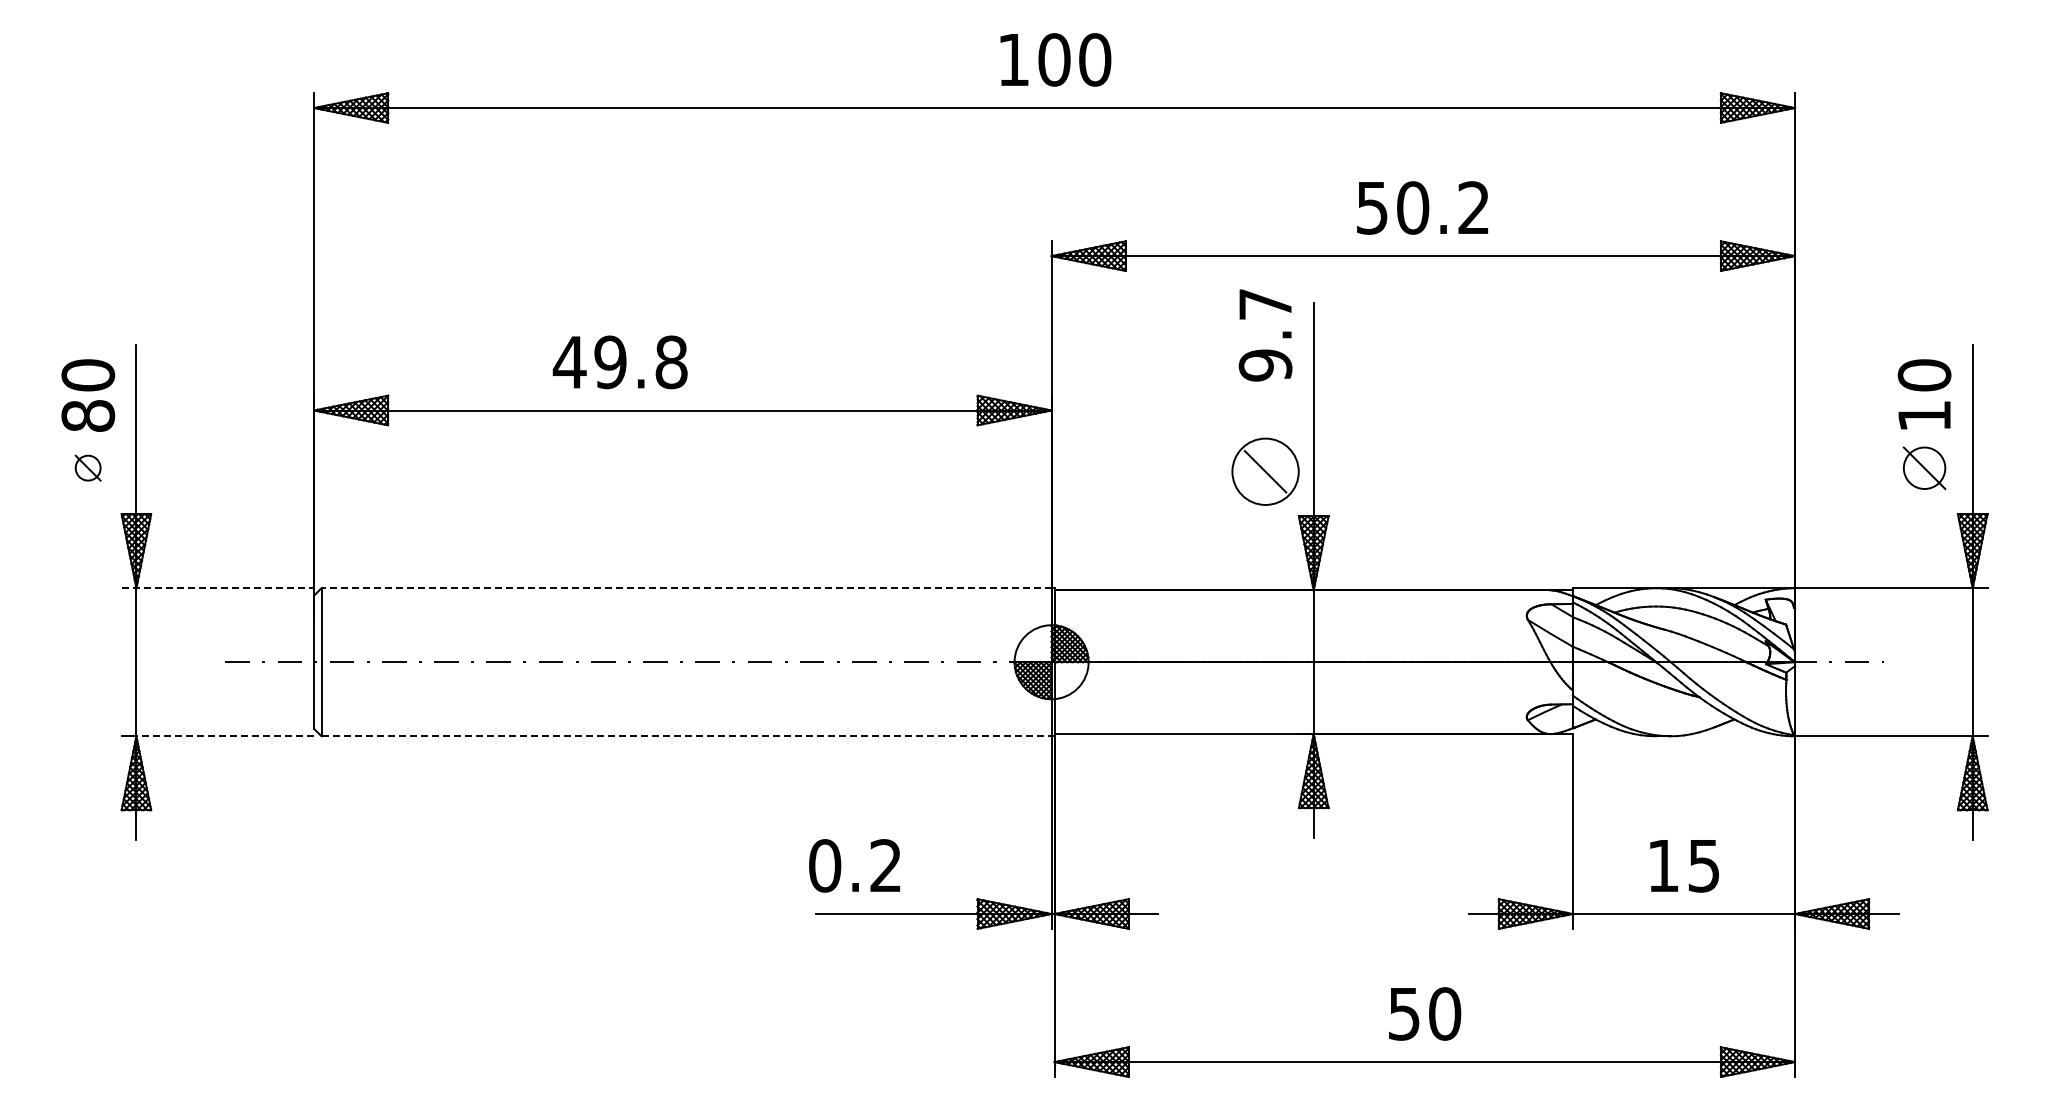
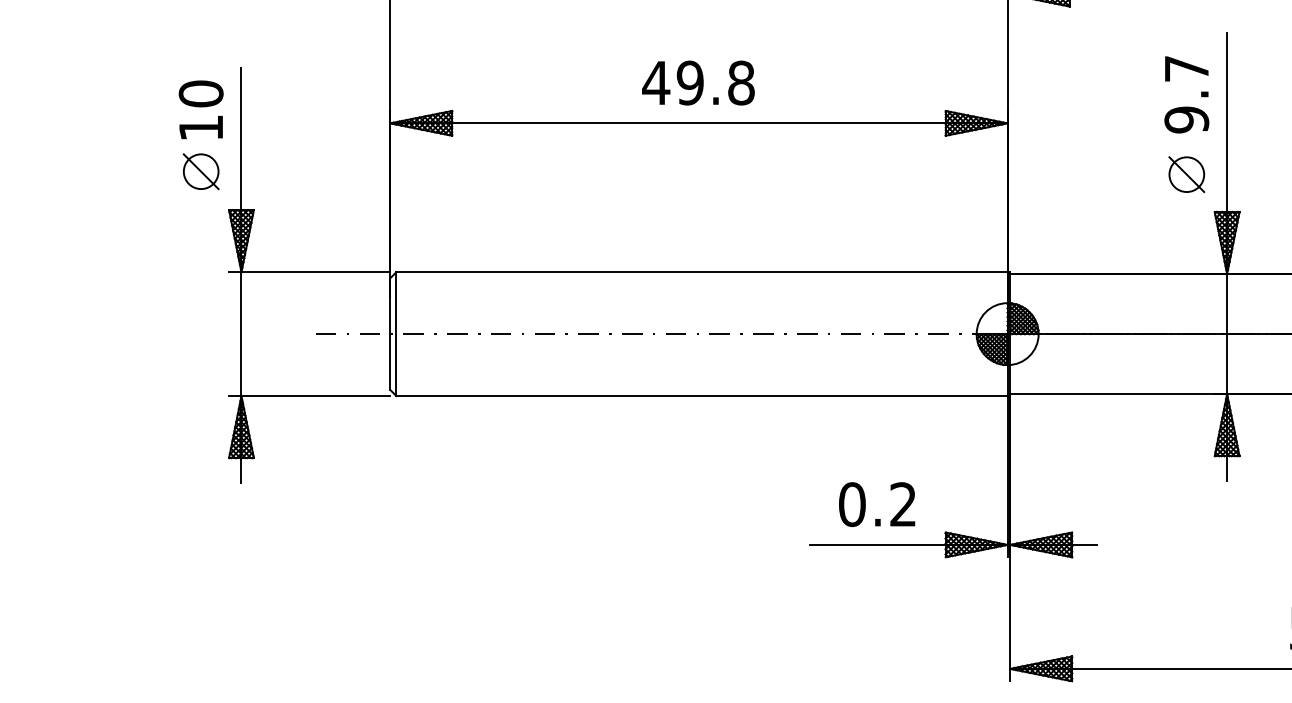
text: (1265, 335) -> (1186, 94), moved
text: (619, 362) -> (697, 83), moved
text: (88, 415) -> (201, 127), 80 -> 10
part: (87, 467) -> (200, 171), size x1.67
circle: (1265, 471) -> (1186, 174), size x0.62
line: (218, 588) -> (310, 272), dashed -> solid
line: (686, 588) -> (702, 272), dashed -> solid
line: (225, 736) -> (316, 396), dashed -> solid
line: (687, 736) -> (702, 396), dashed -> solid
text: (854, 865) -> (876, 504), moved

